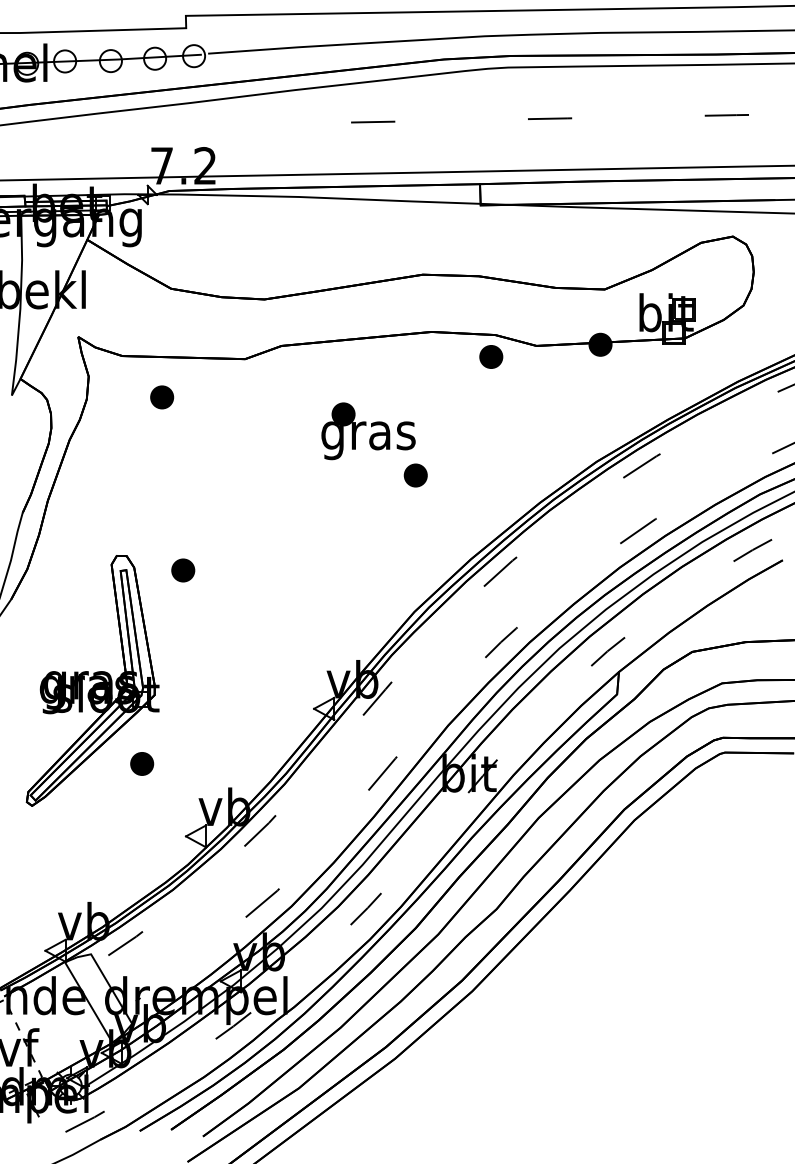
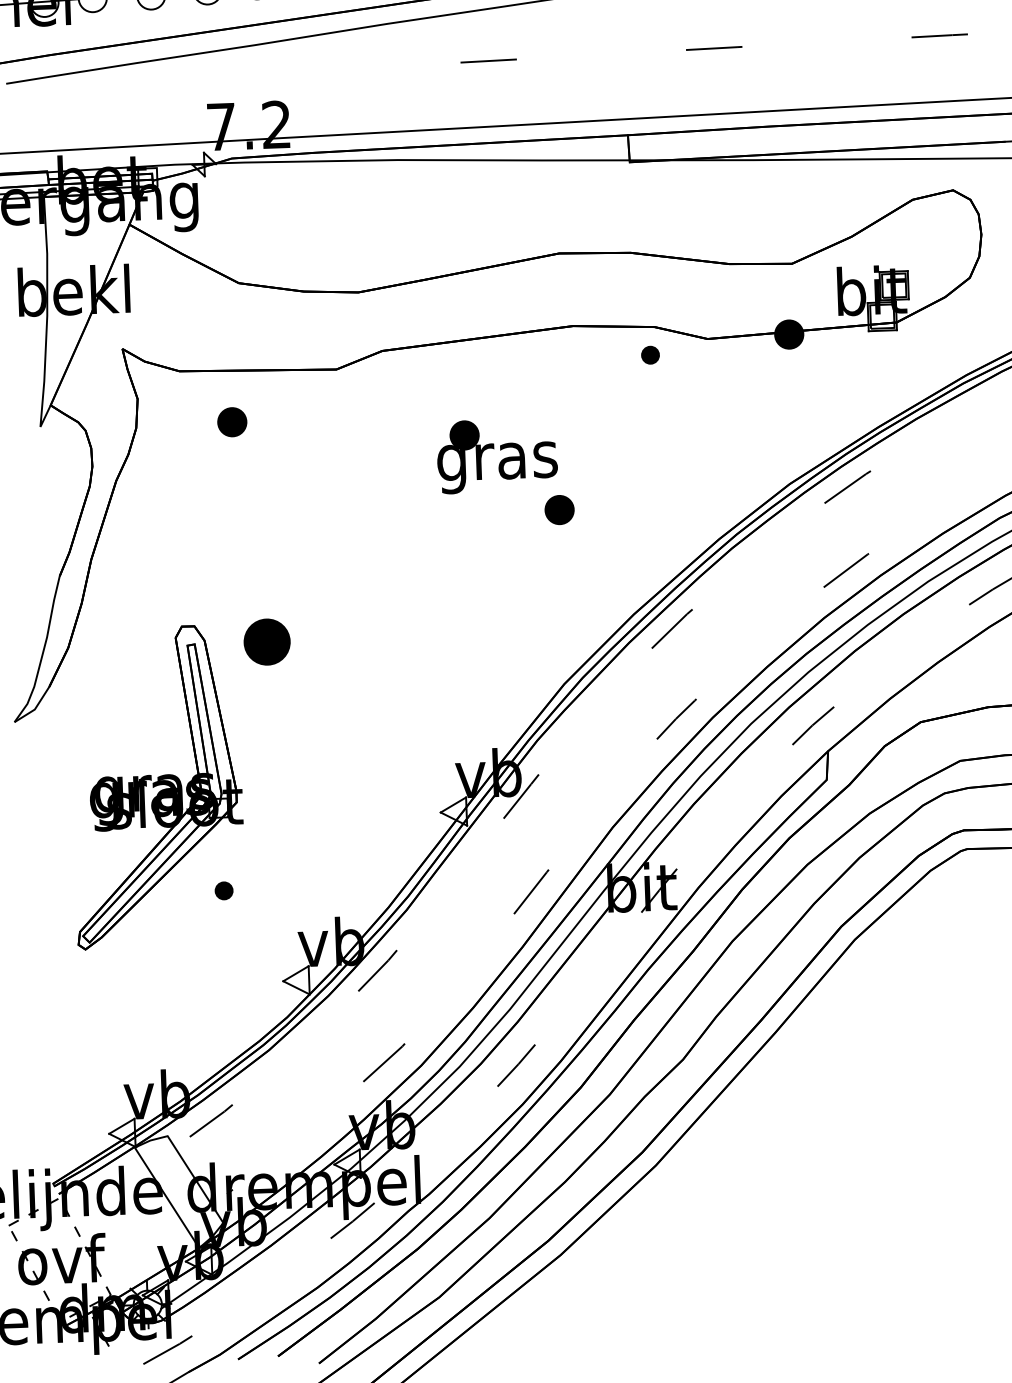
part: (491, 356) -> (650, 354), size x0.6
part: (183, 570) -> (267, 642), size x1.6
part: (142, 763) -> (224, 890), size x0.6

